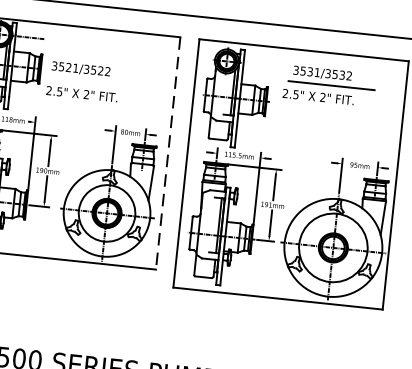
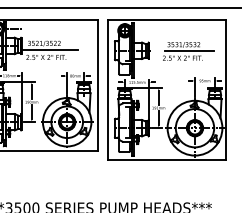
line: (88, 82) -> (49, 50), added
part: (329, 86) -> (188, 51), moved
line: (167, 153) -> (97, 85), dashed -> solid

